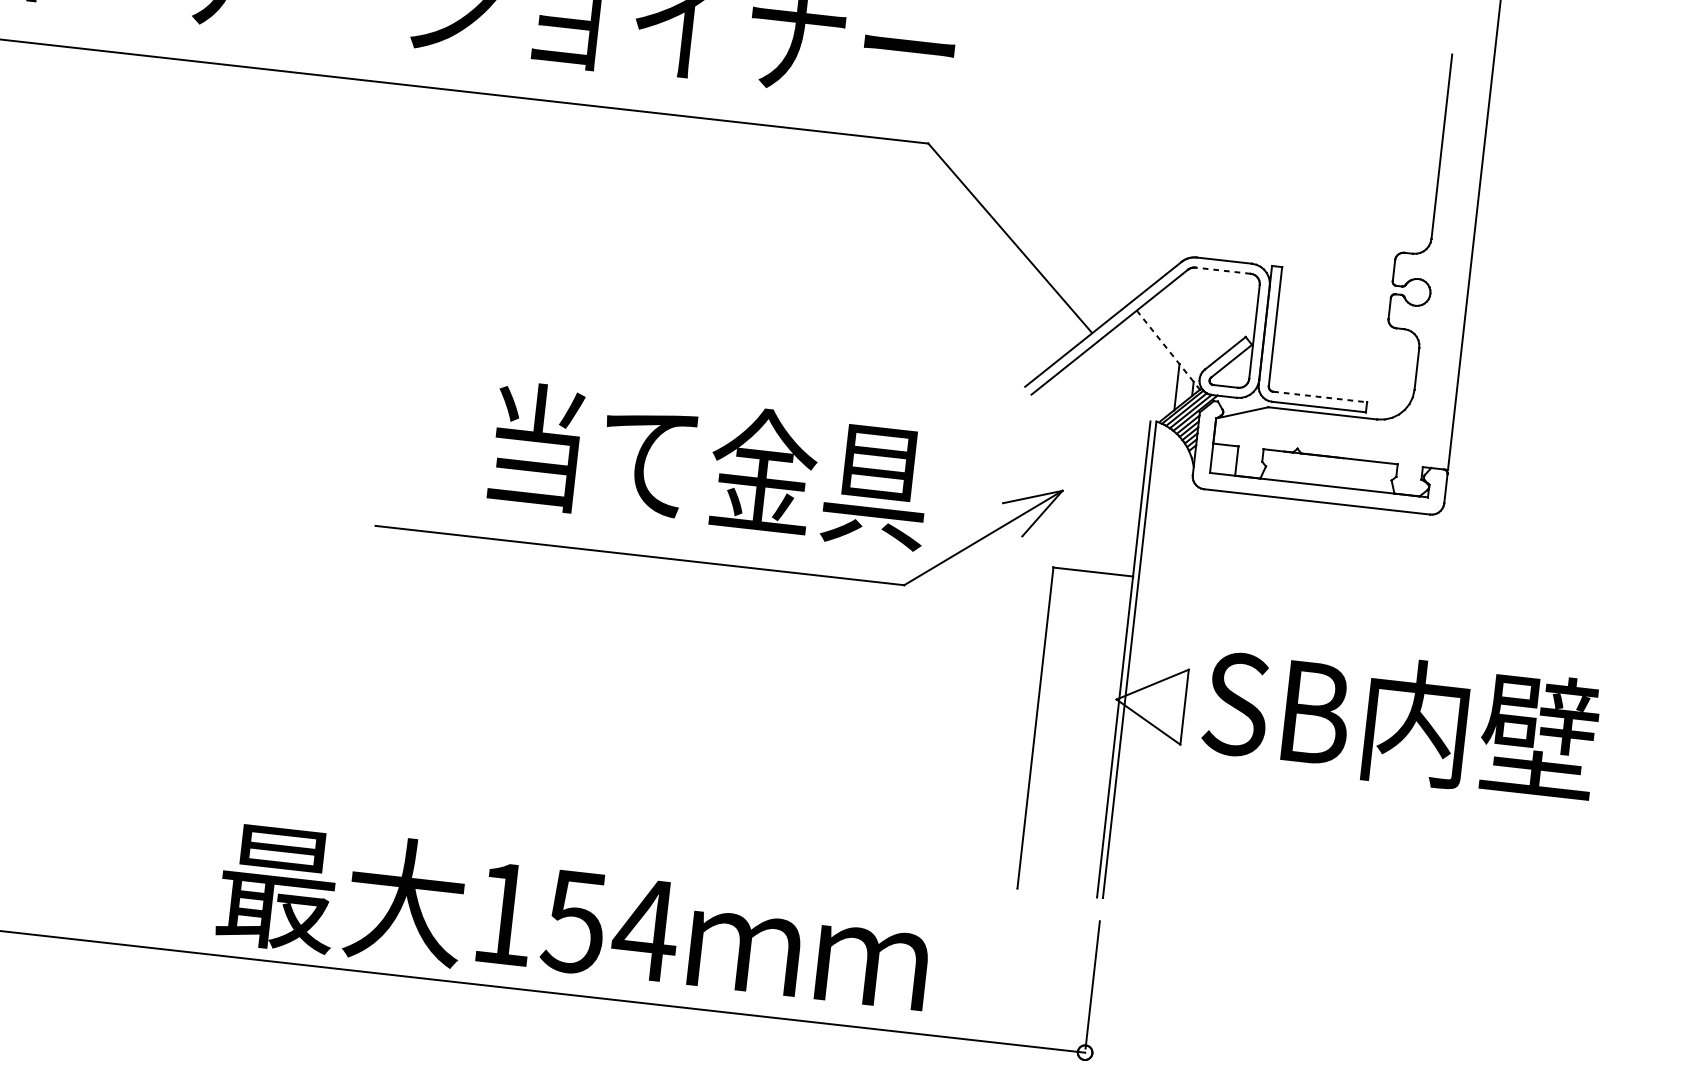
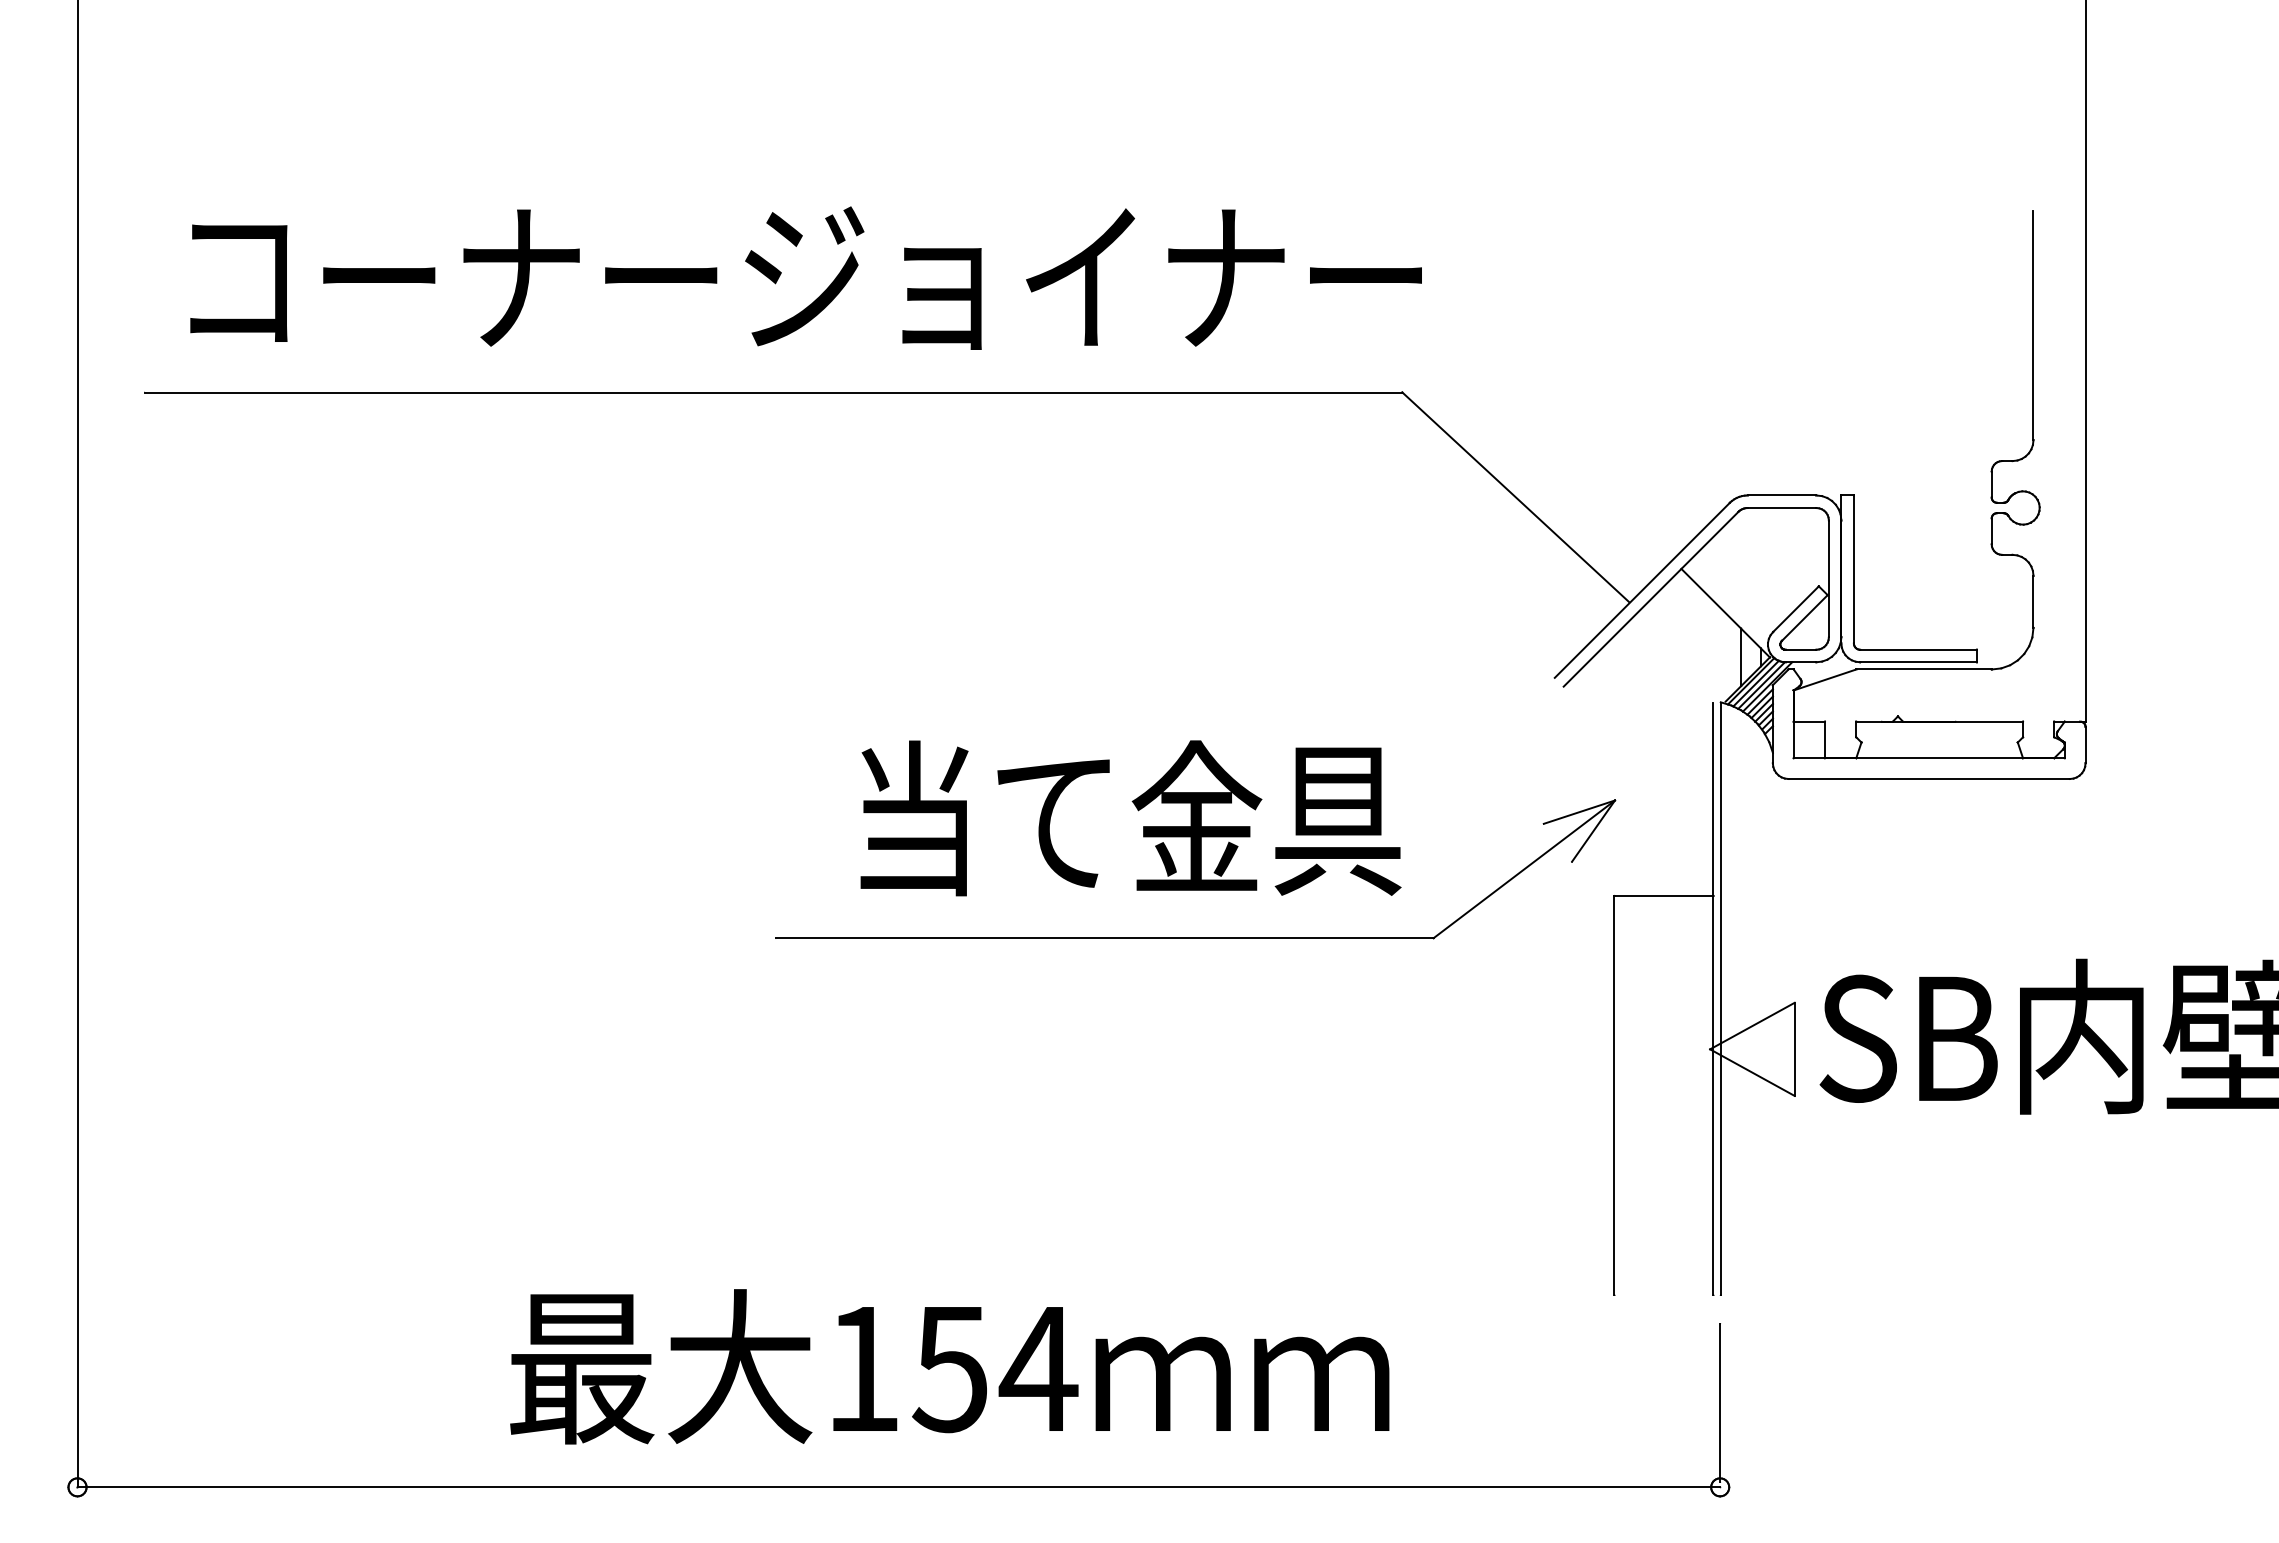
line: (1222, 271) -> (1781, 508), dashed -> solid
line: (1168, 350) -> (1725, 613), dashed -> solid
line: (1320, 396) -> (1919, 649), dashed -> solid
text: (709, 465) -> (1130, 818), moved
text: (574, 919) -> (949, 1366), moved

